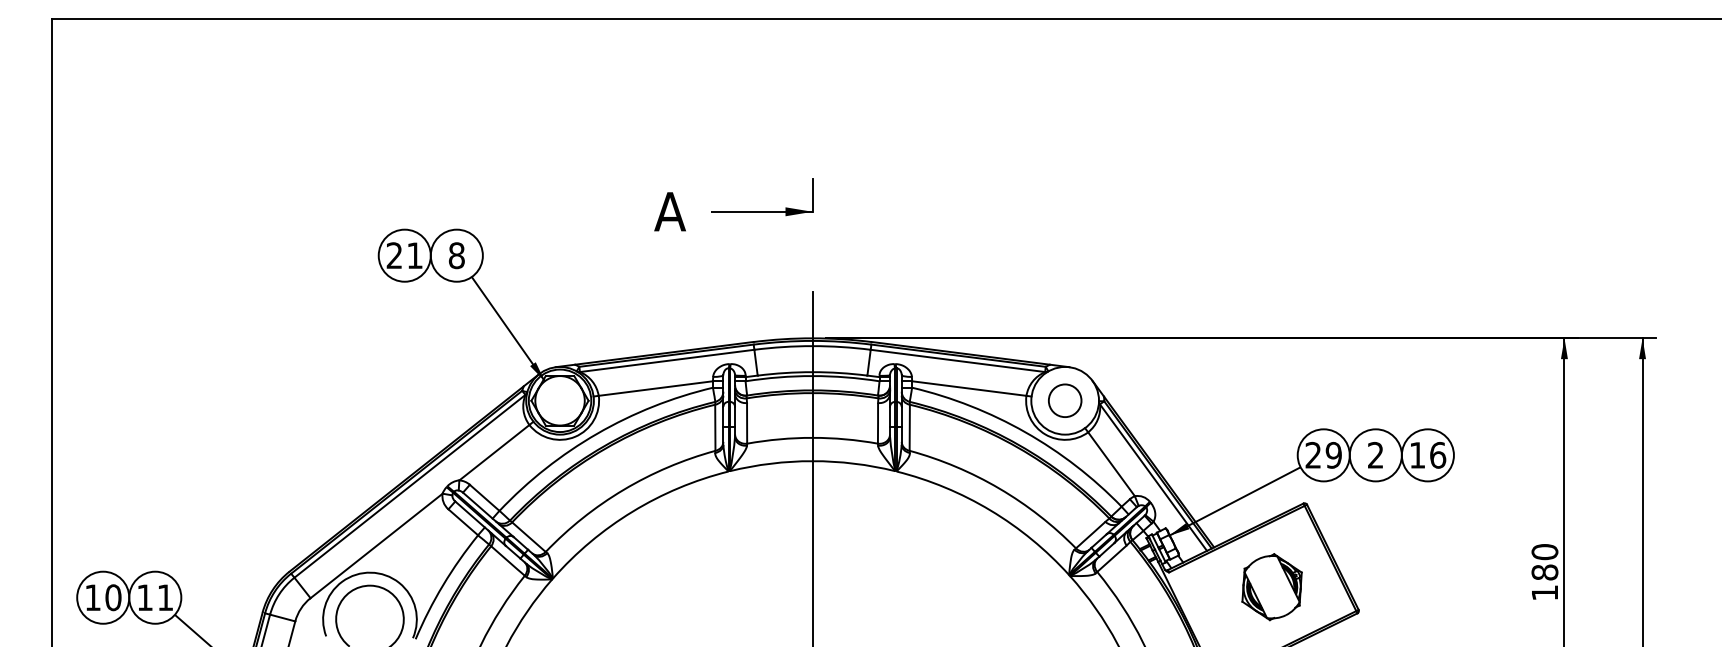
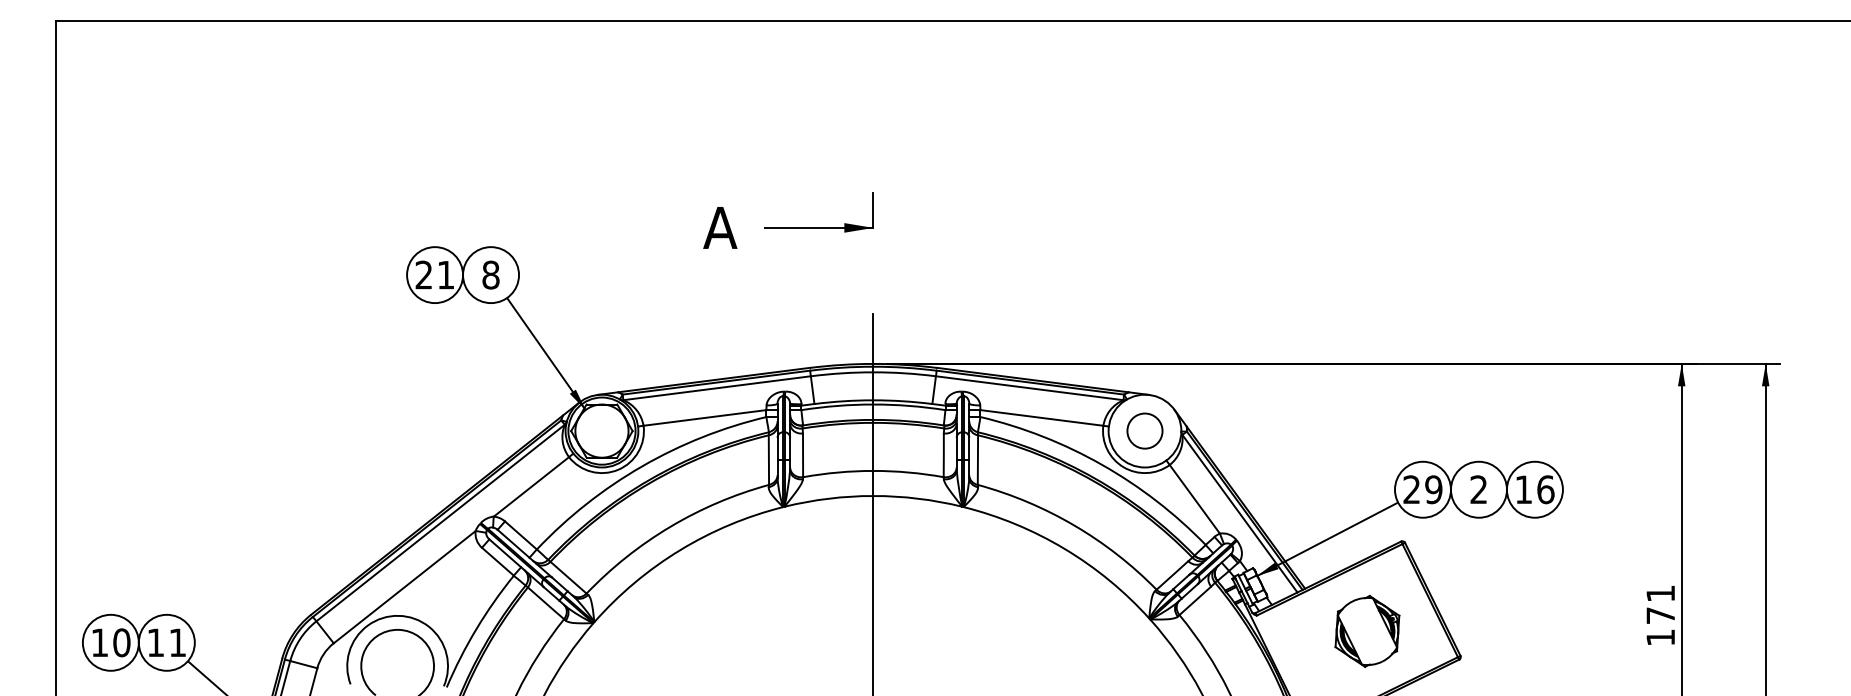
text: (1544, 562) -> (1660, 604), 180 -> 171

